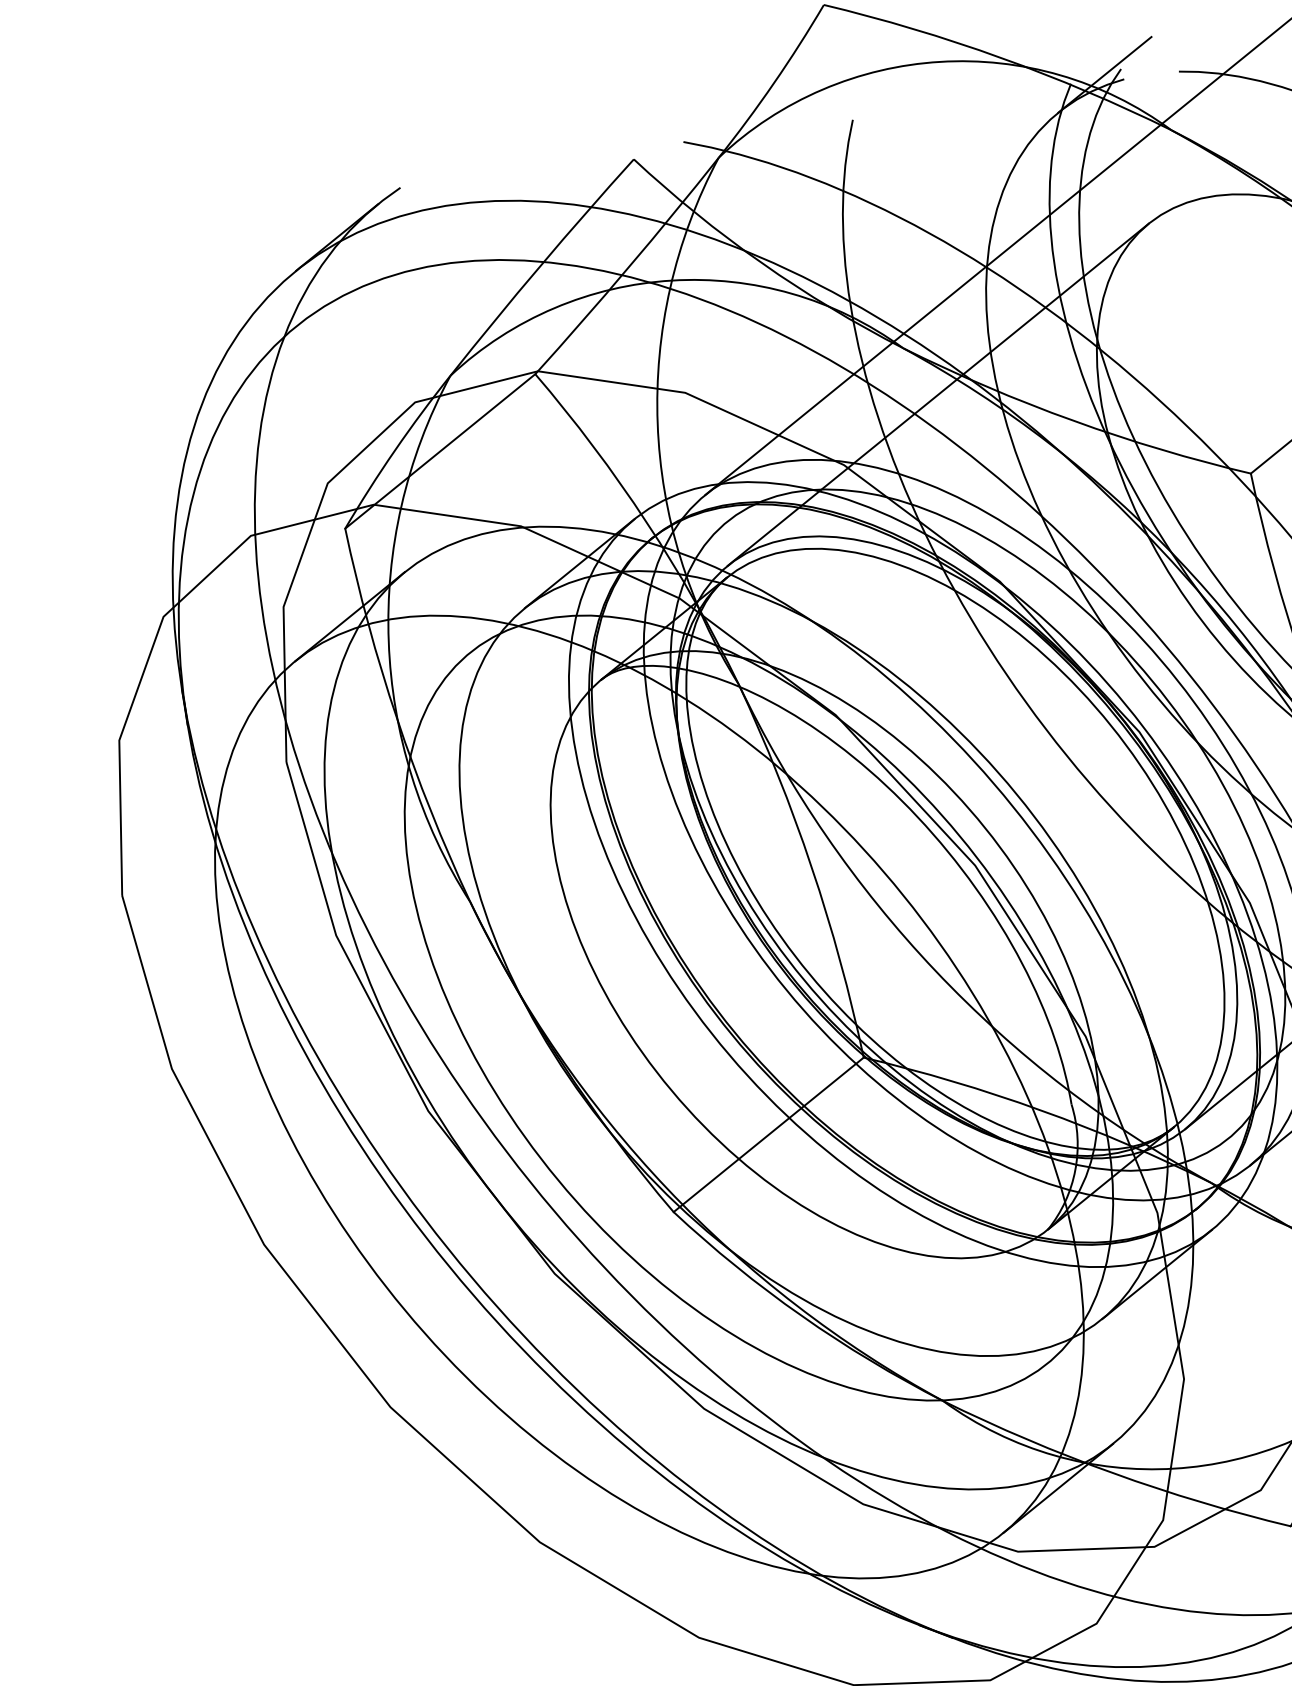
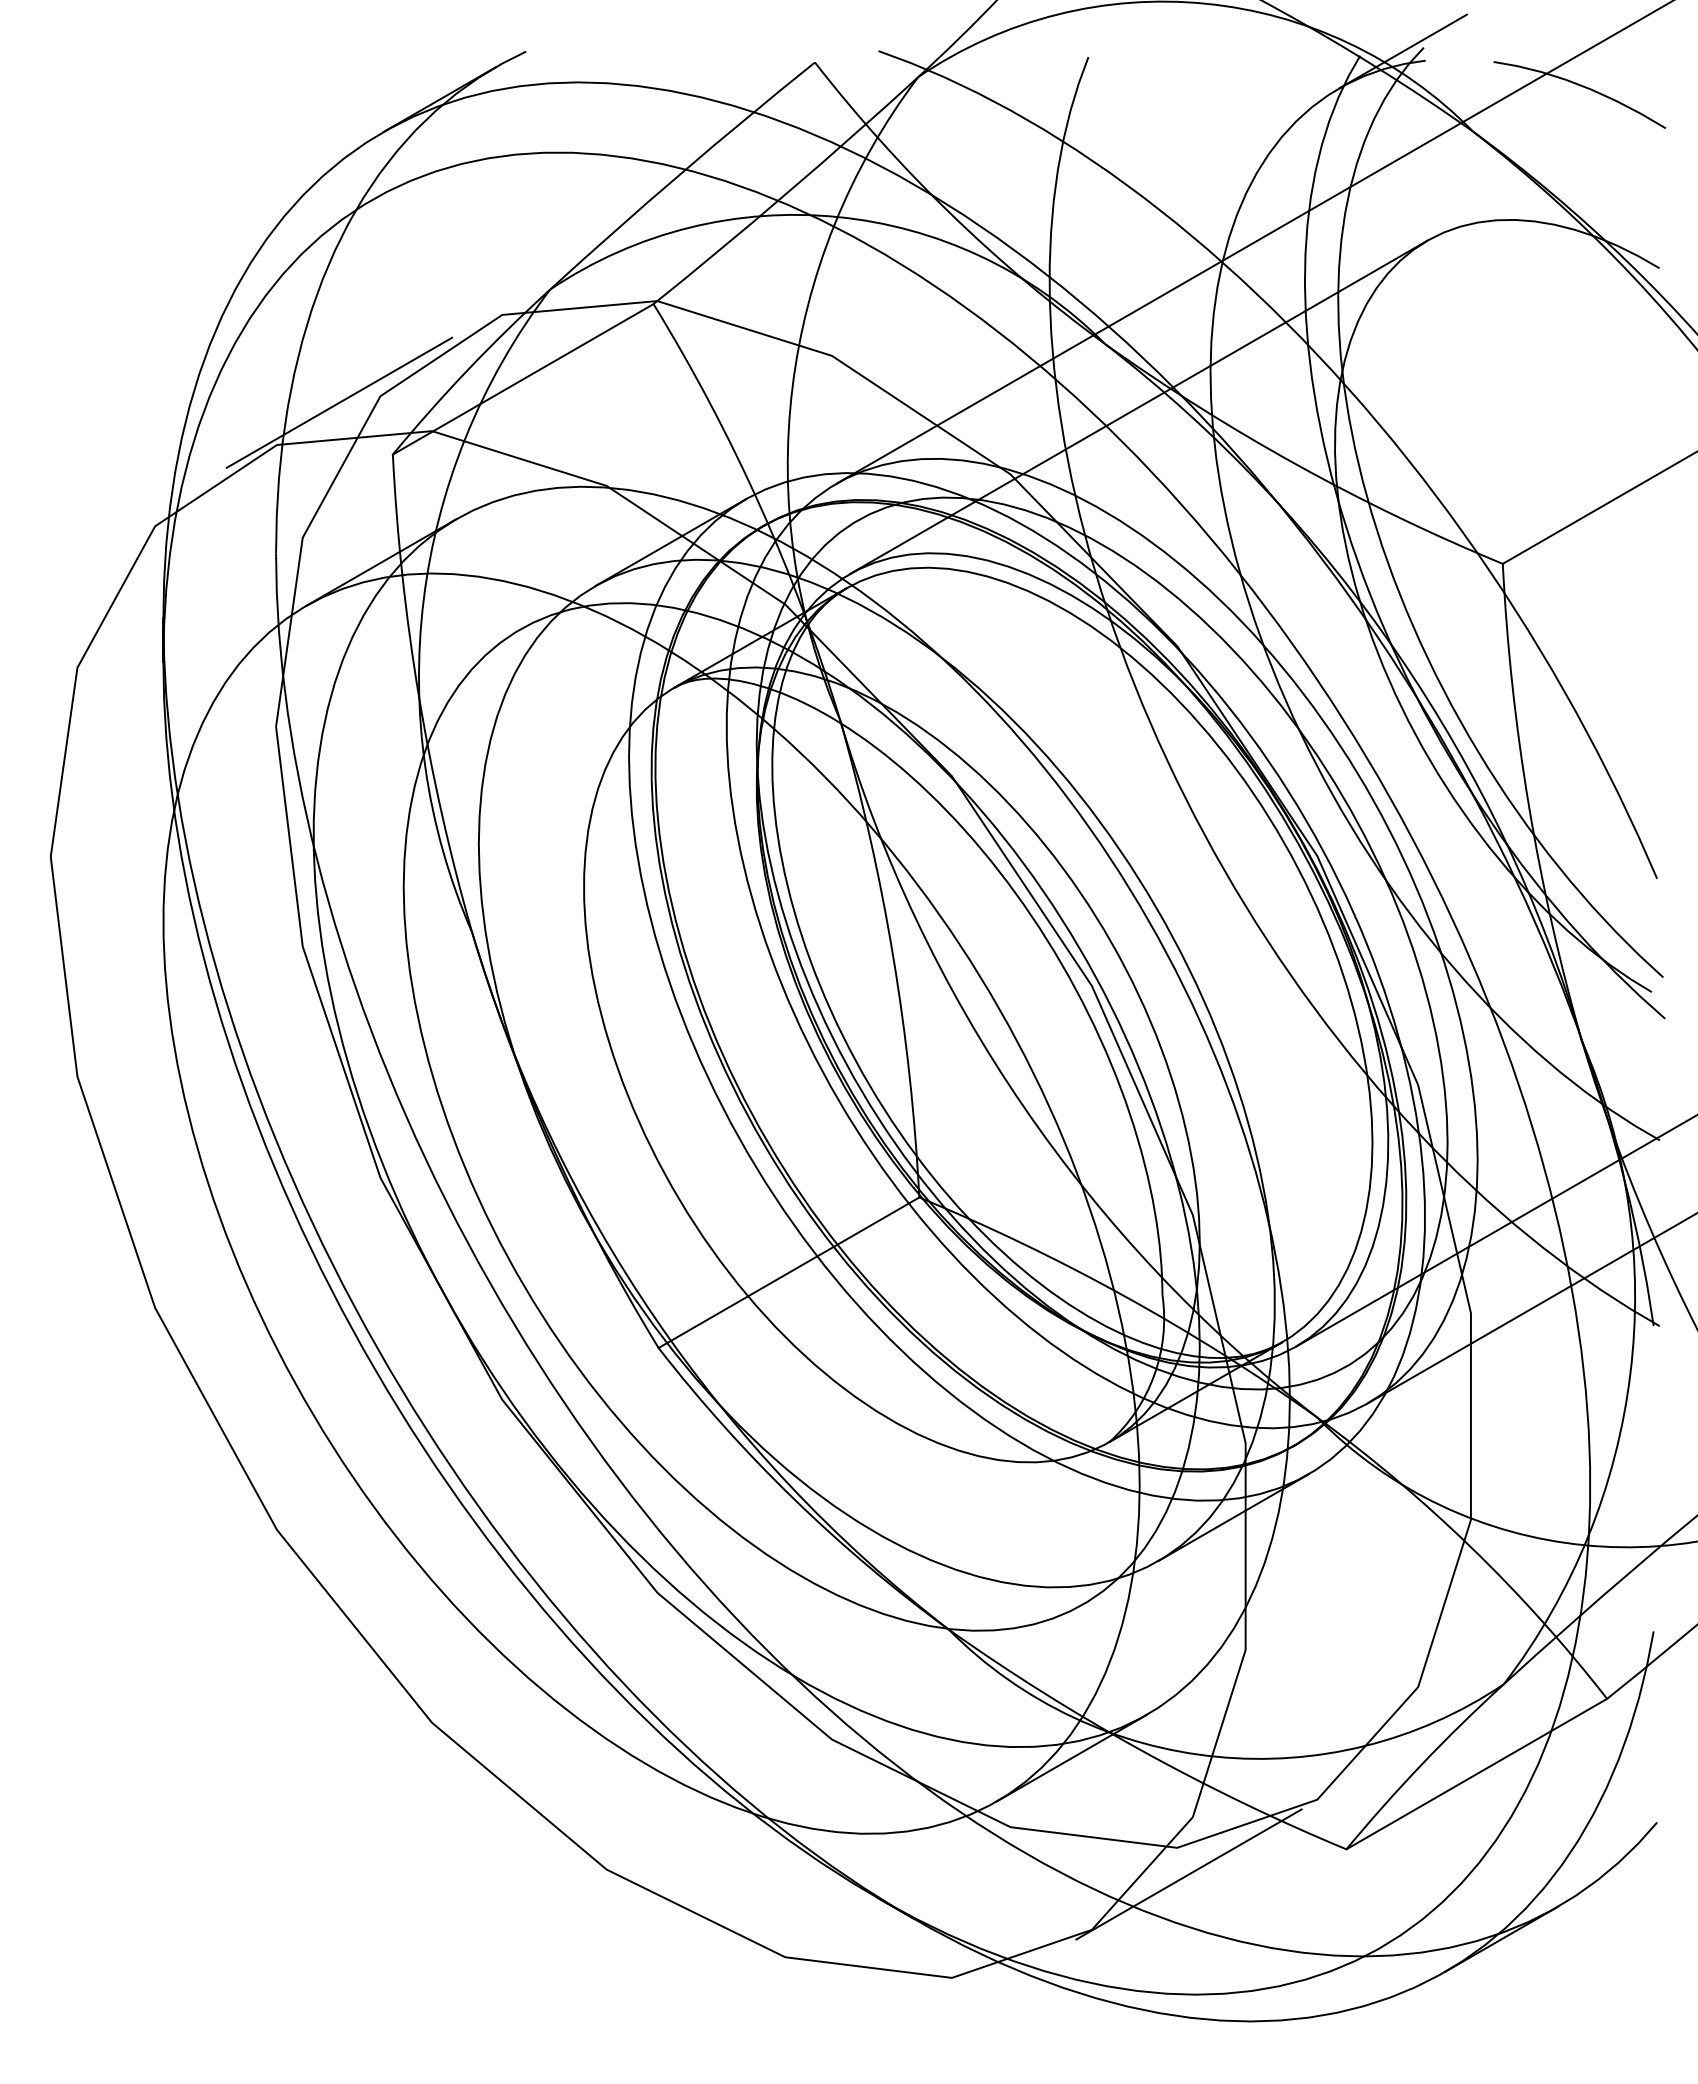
line: (295, 493) -> (339, 402), added
line: (1167, 1566) -> (1188, 1874), added

